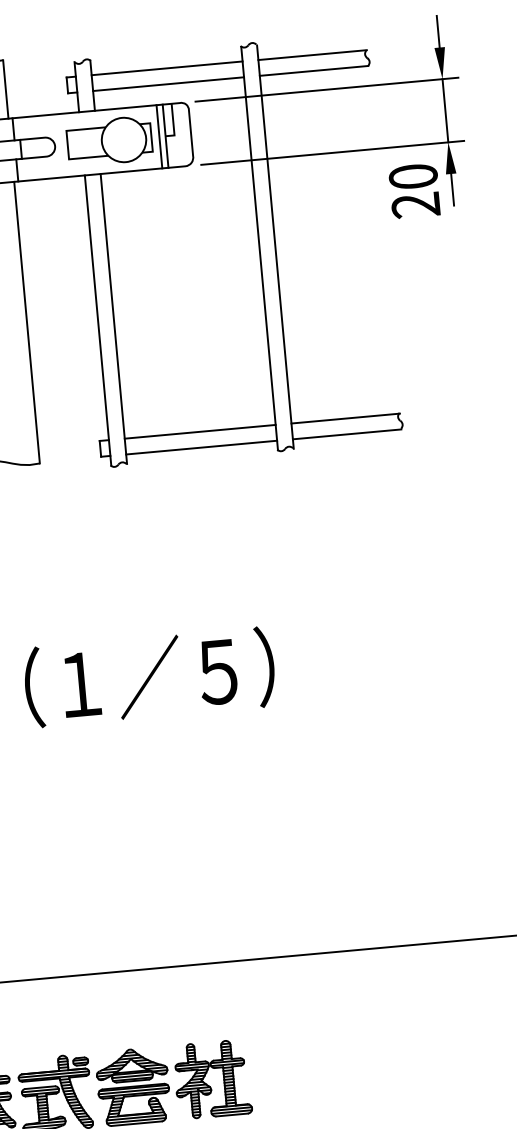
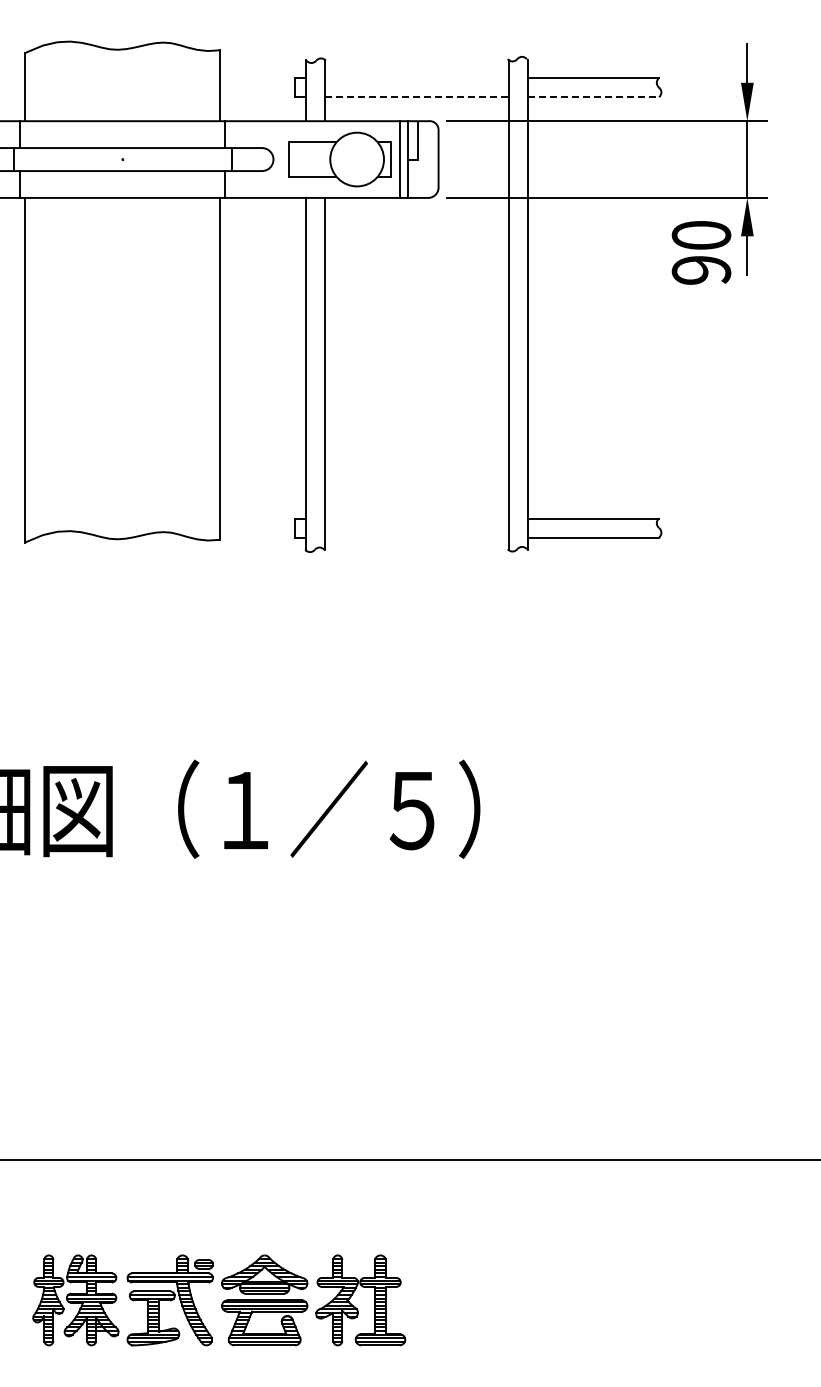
line: (166, 68) -> (416, 78), removed
line: (314, 71) -> (593, 97), solid -> dashed
line: (168, 84) -> (416, 97), solid -> dashed
text: (415, 205) -> (701, 270), 20 -> 90
line: (199, 432) -> (416, 519), removed
line: (201, 447) -> (416, 538), removed

